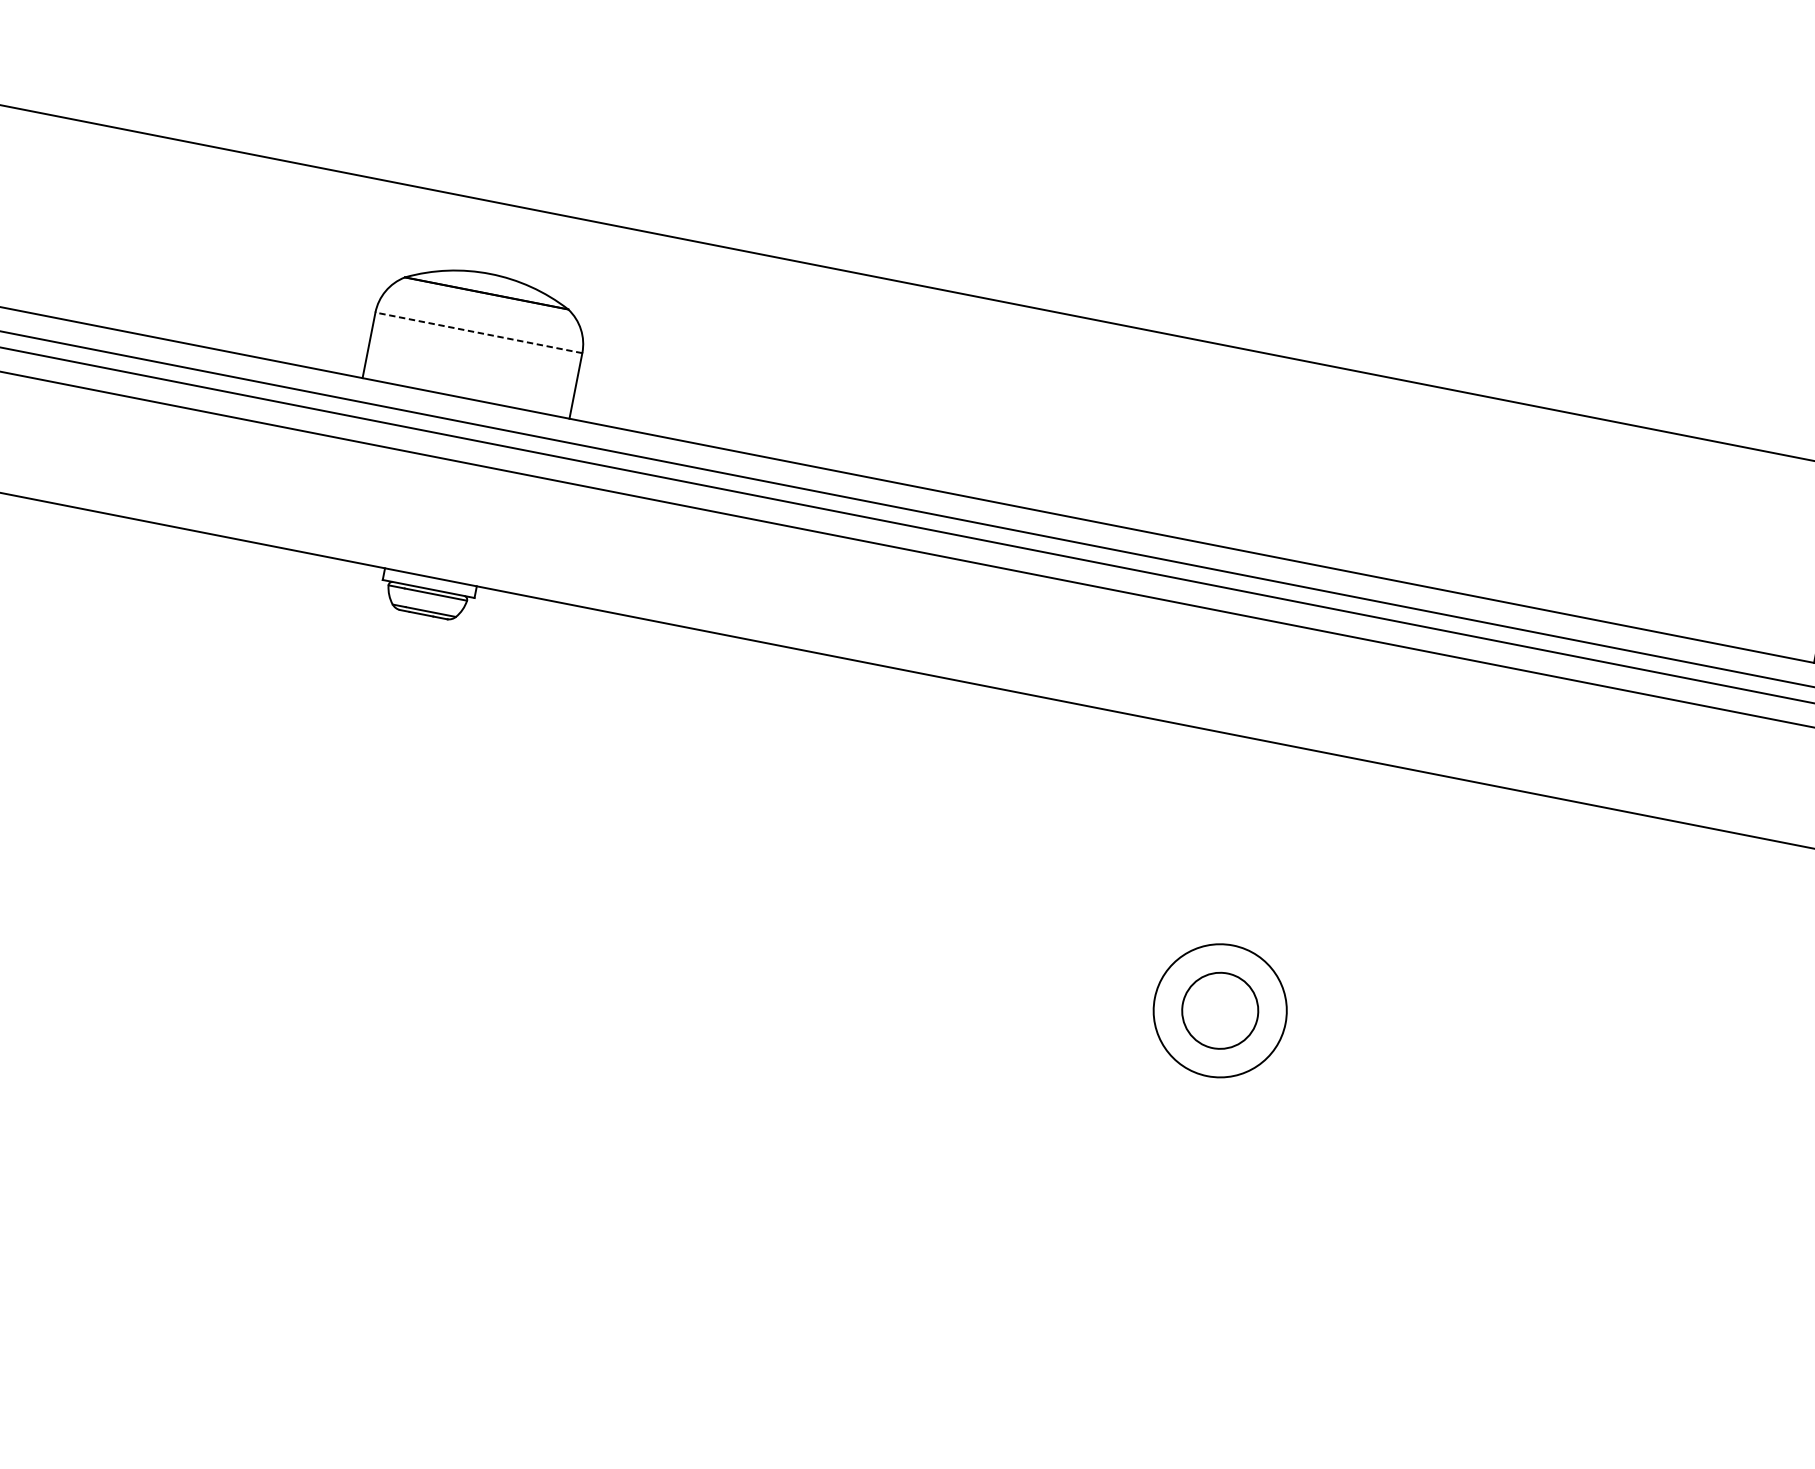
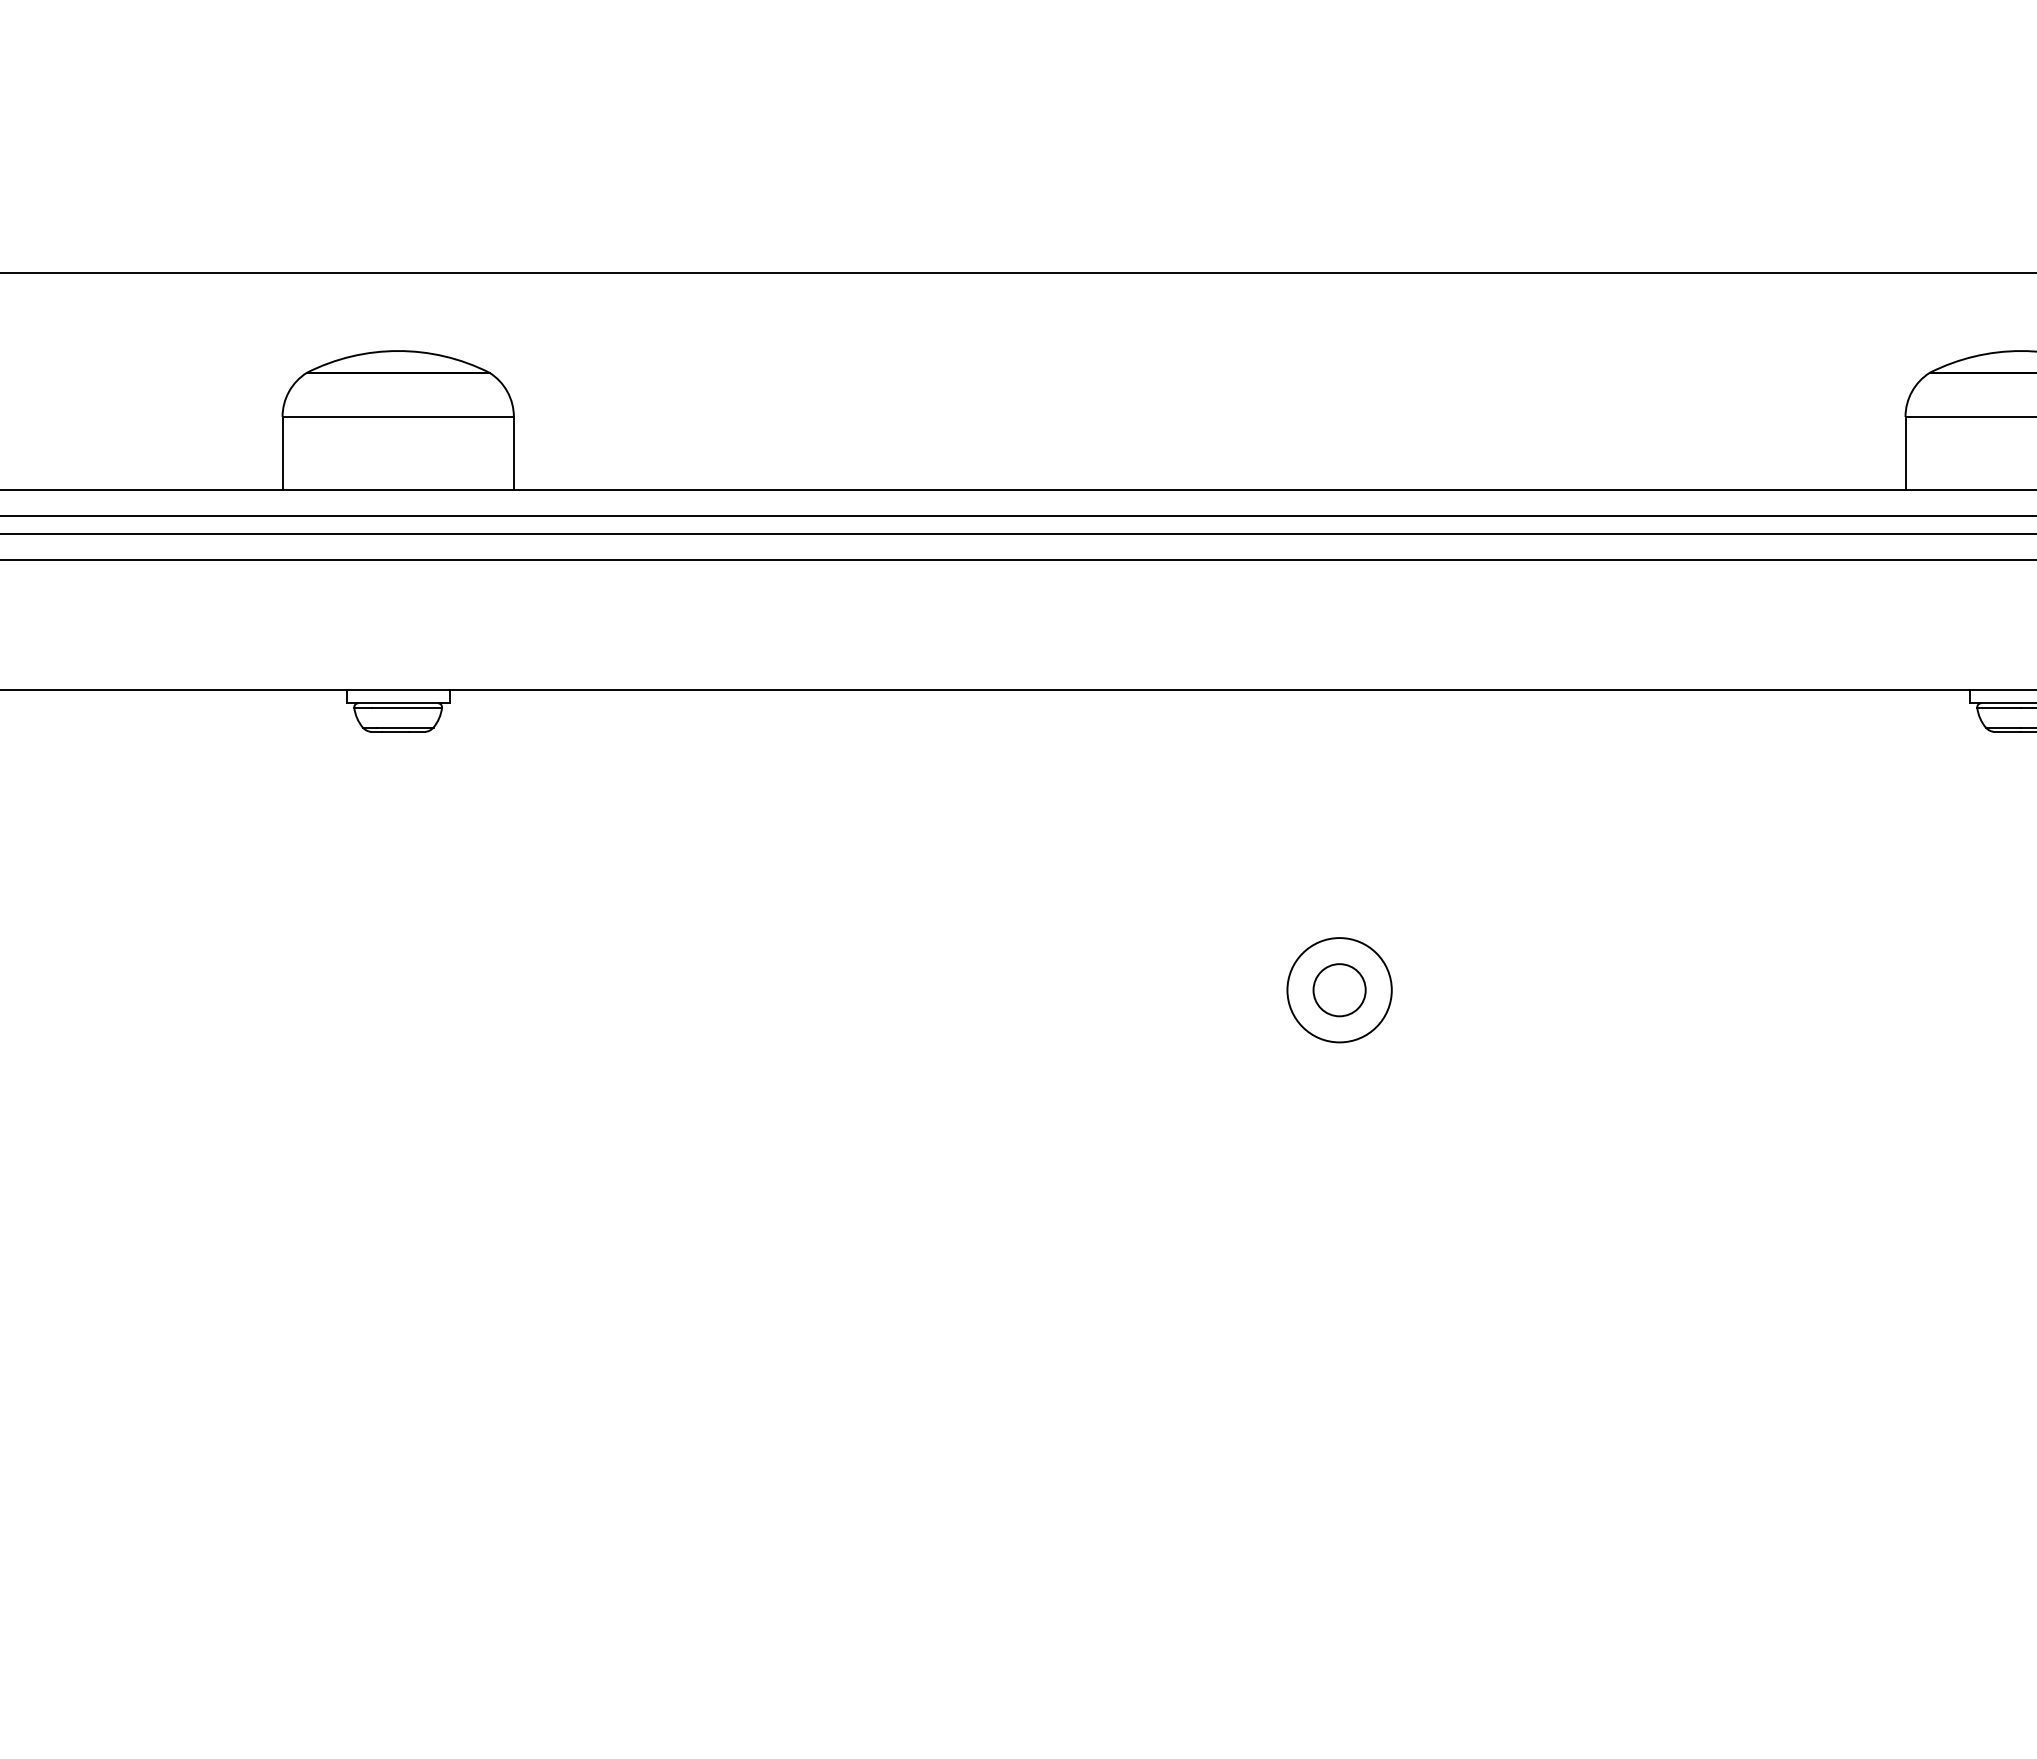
line: (479, 332) -> (398, 416), dashed -> solid
circle: (1220, 1011) -> (1339, 990), size x0.62
circle: (1220, 1011) -> (1339, 990), size x0.71

